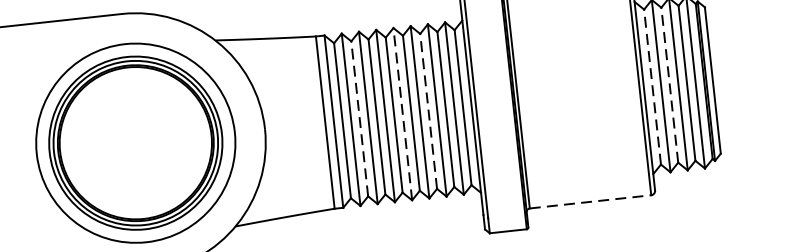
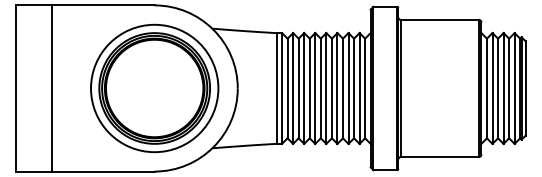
line: (670, 85) -> (498, 88), dashed -> solid
line: (651, 87) -> (486, 88), dashed -> solid
line: (427, 111) -> (342, 88), dashed -> solid
line: (402, 114) -> (326, 88), dashed -> solid
line: (359, 118) -> (298, 88), dashed -> solid
line: (591, 202) -> (440, 157), dashed -> solid

